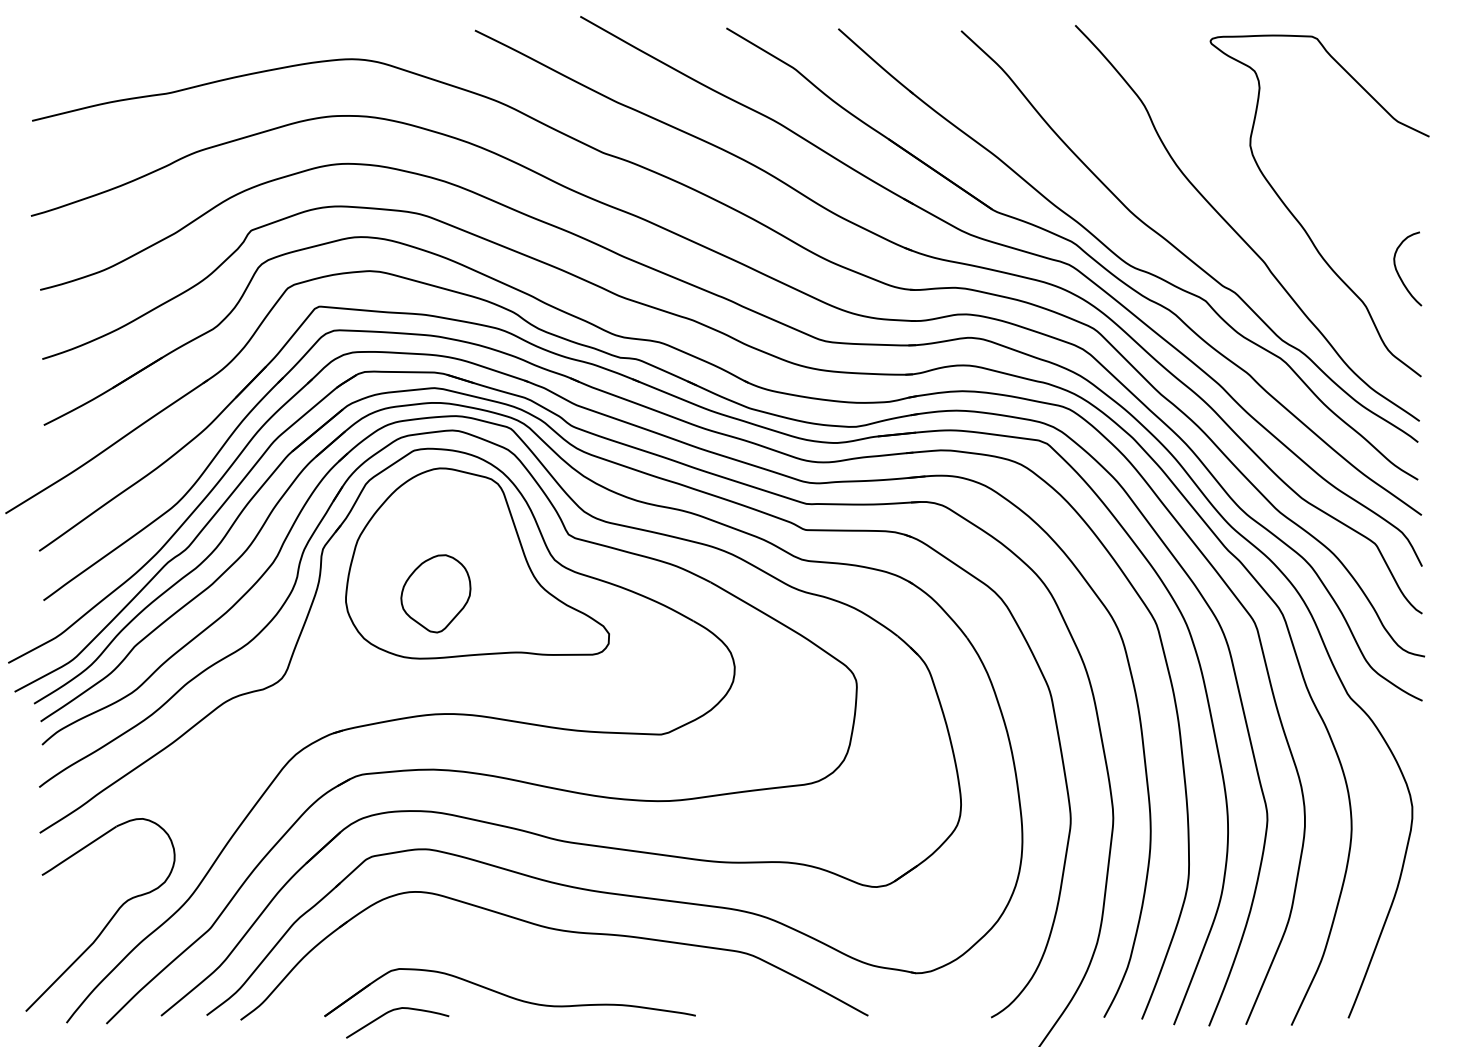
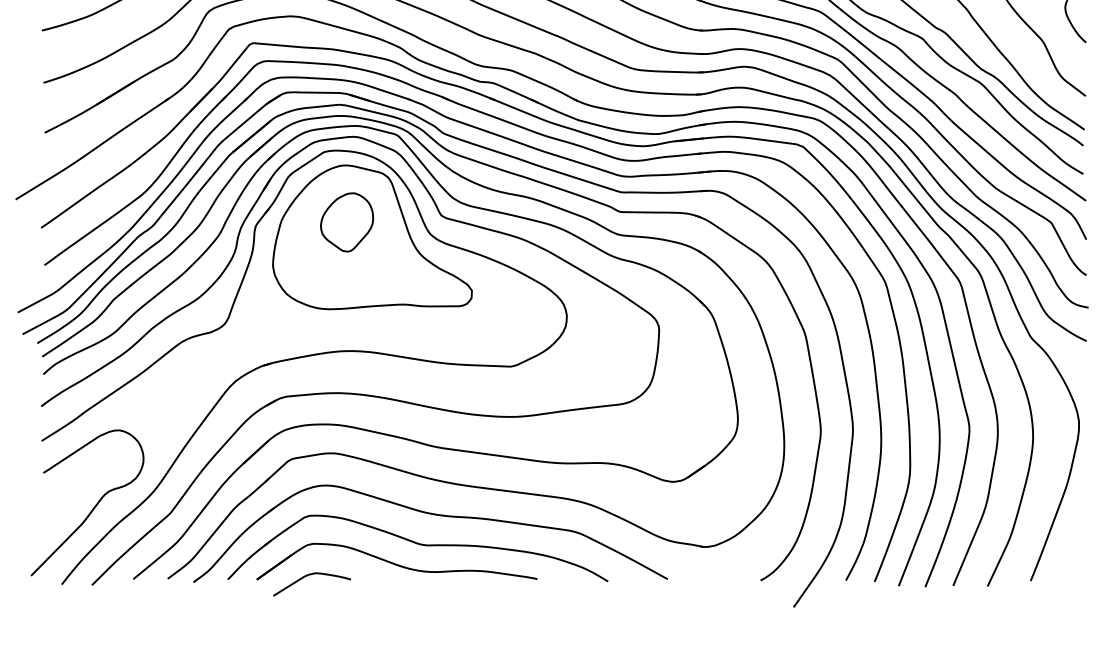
part: (435, 593) -> (346, 222), moved
part: (537, 974) -> (417, 547), added

